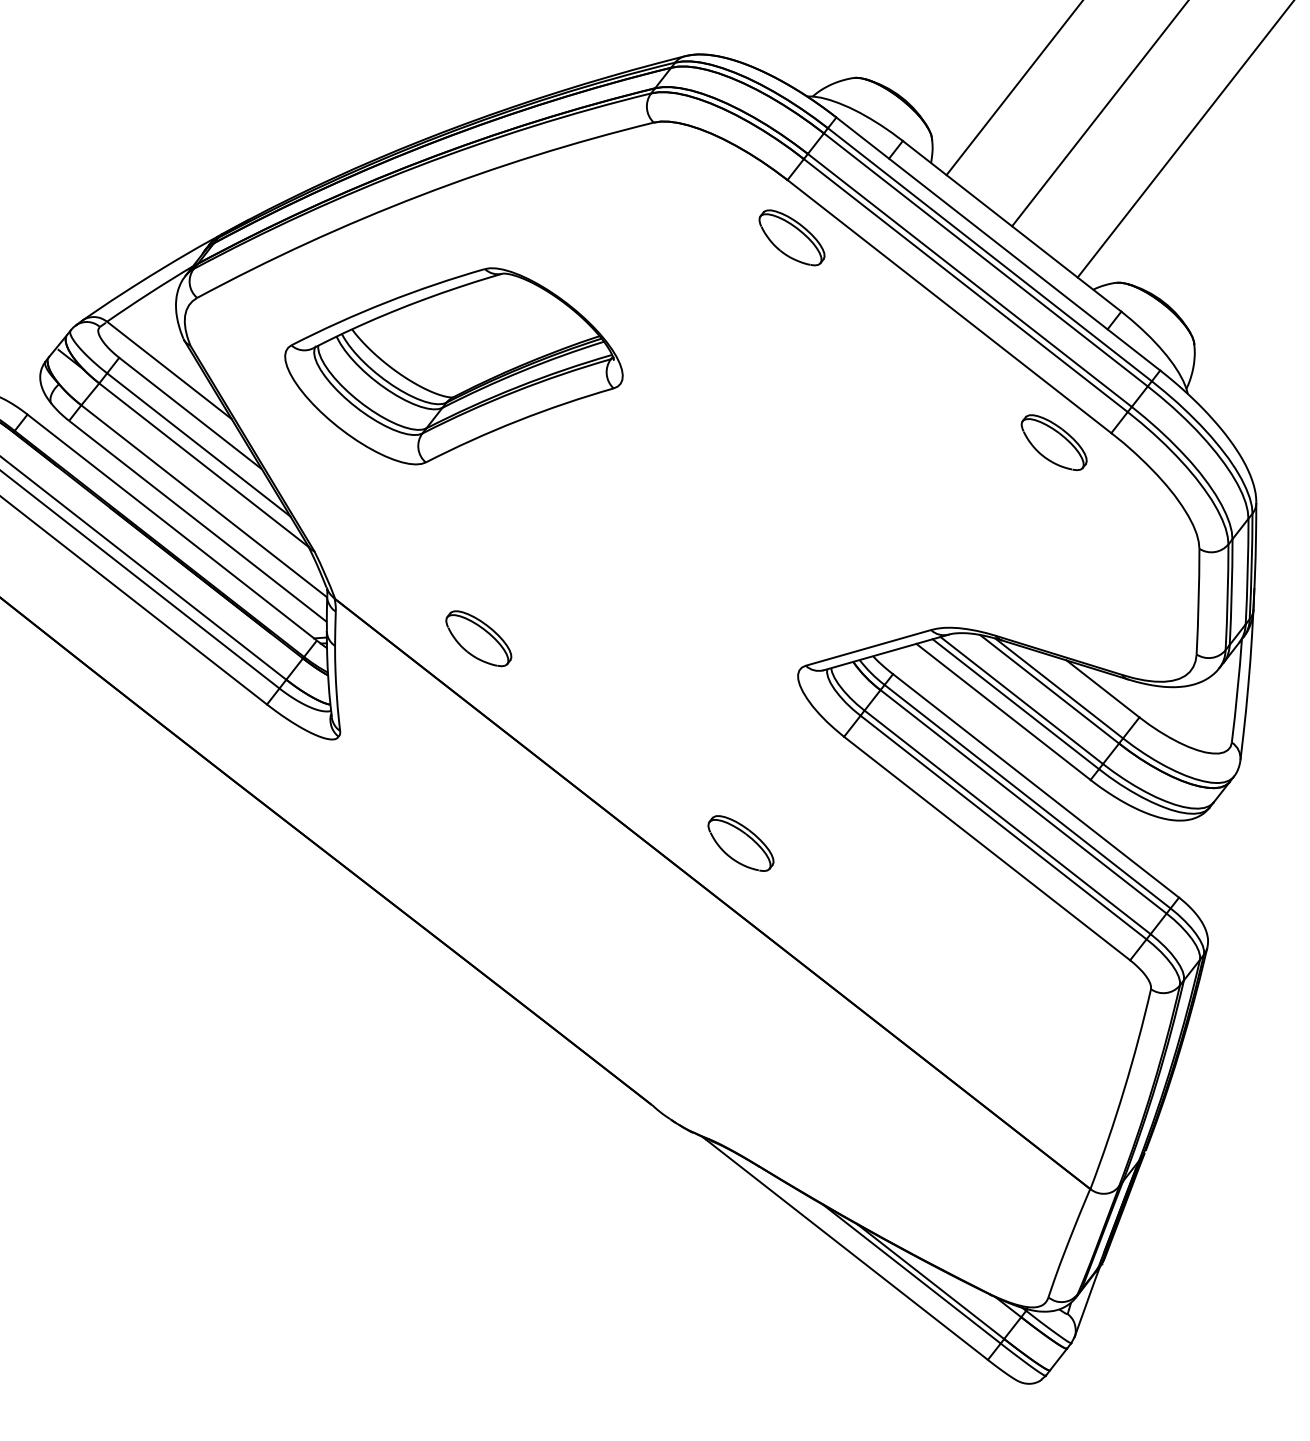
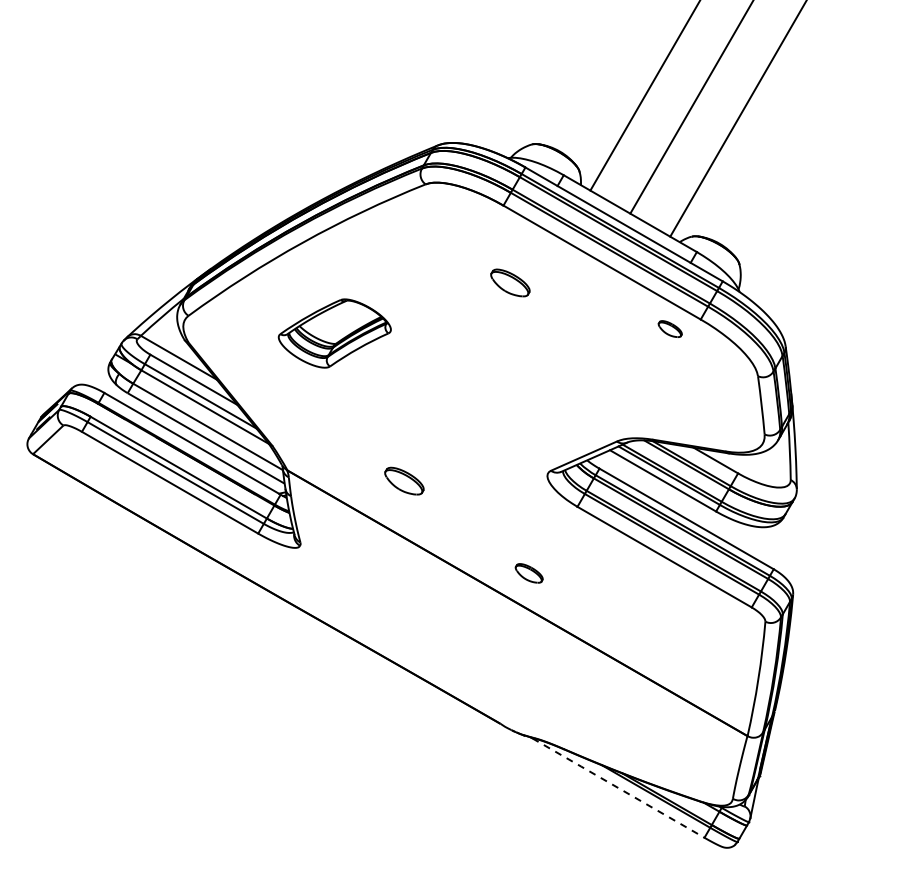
part: (792, 237) -> (510, 282), moved
part: (453, 366) -> (334, 333), size x0.6
part: (1055, 441) -> (670, 328), size x0.6
part: (479, 637) -> (404, 480), moved
part: (741, 843) -> (529, 573), size x0.7
line: (846, 1248) -> (618, 787), solid -> dashed

